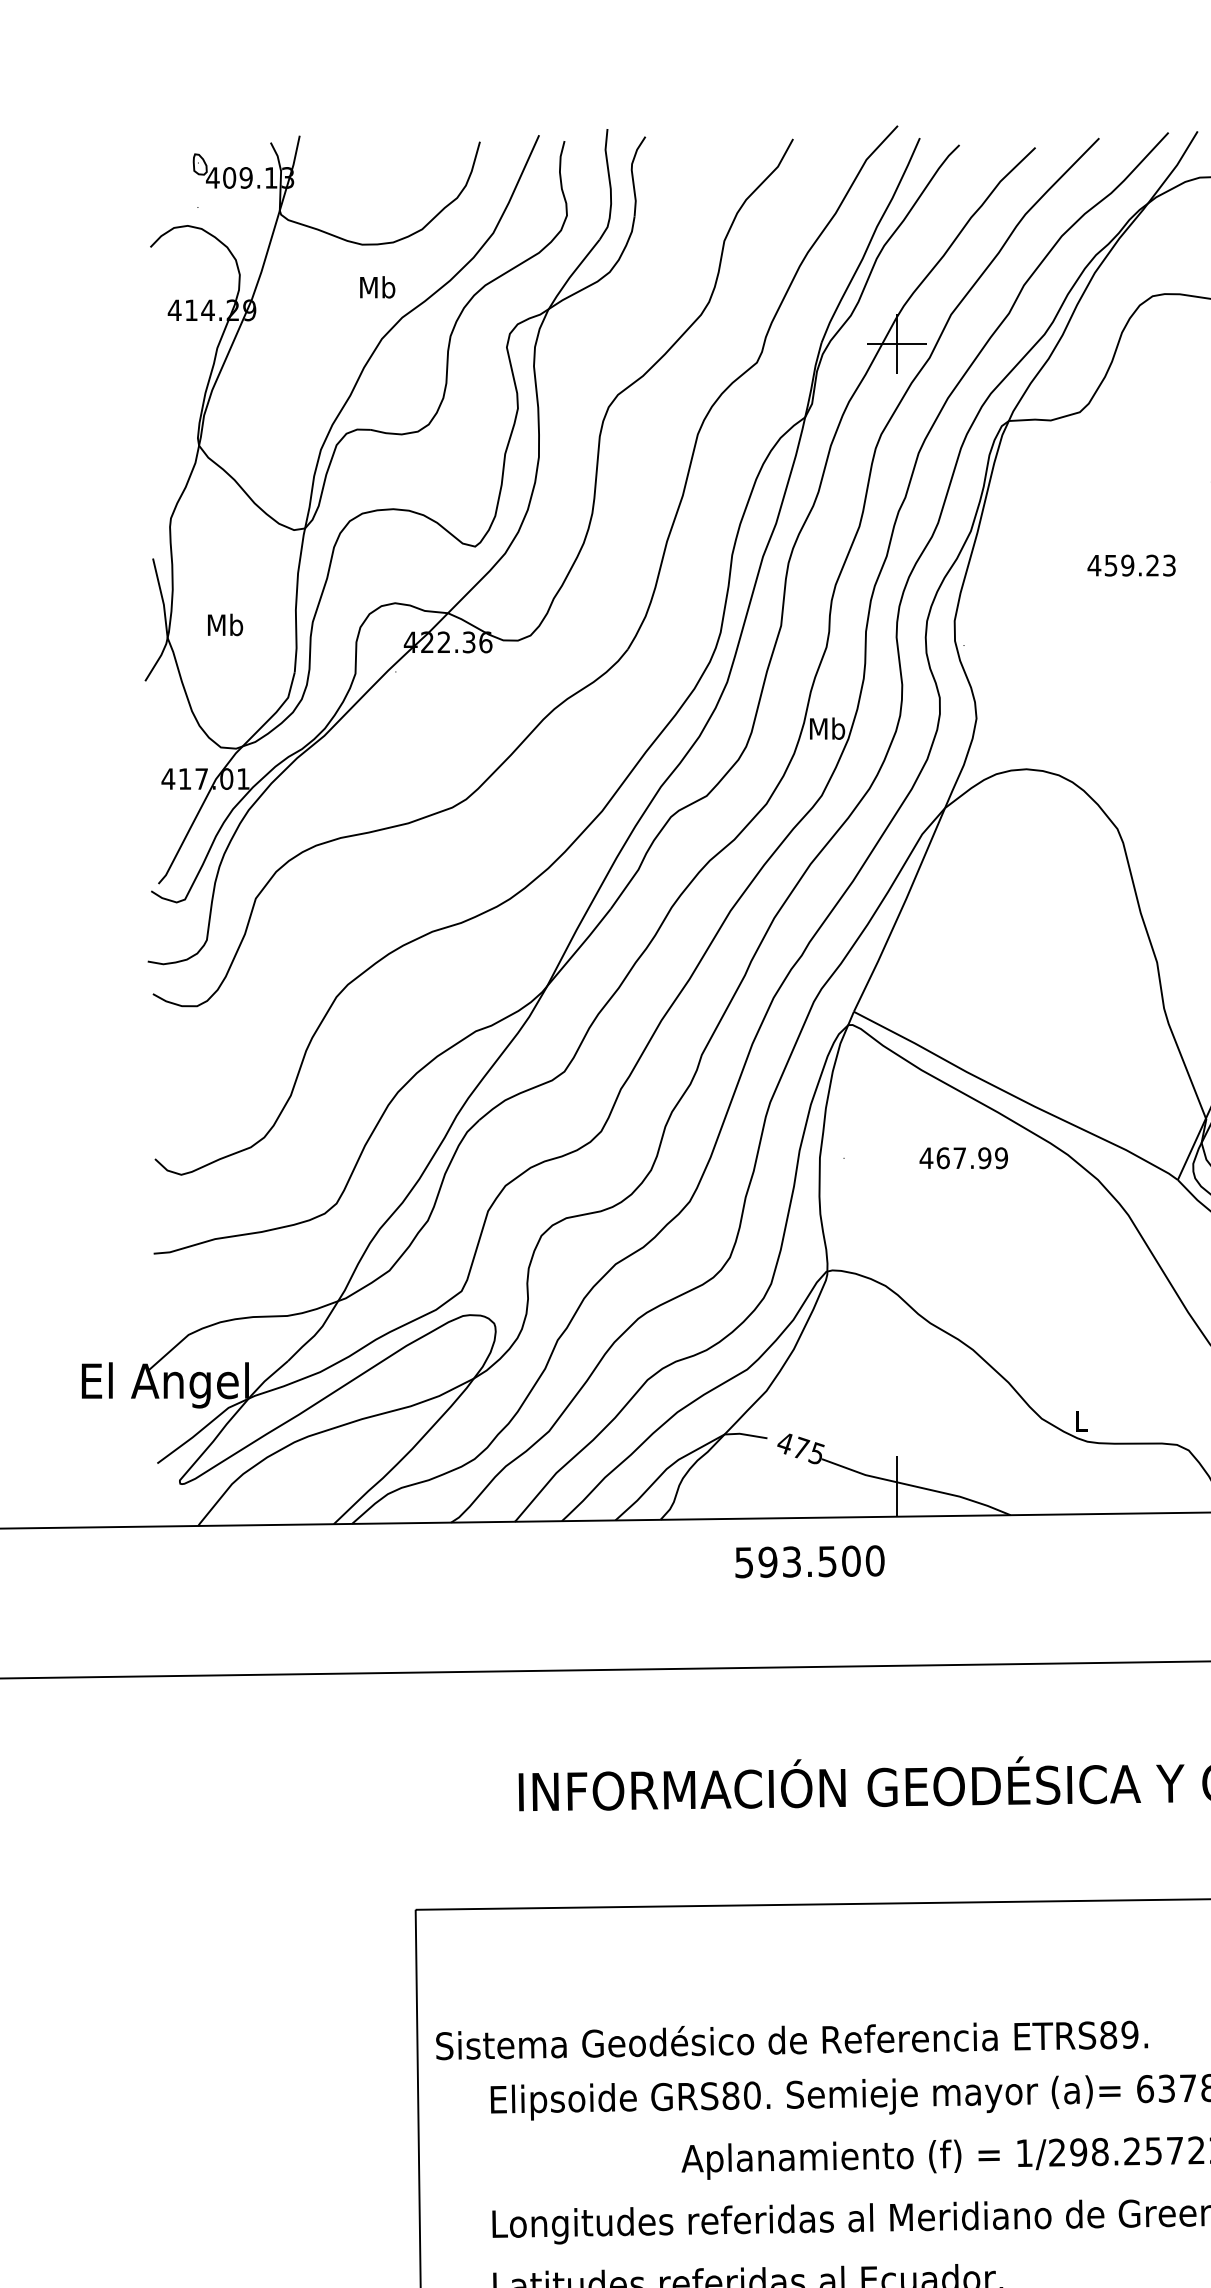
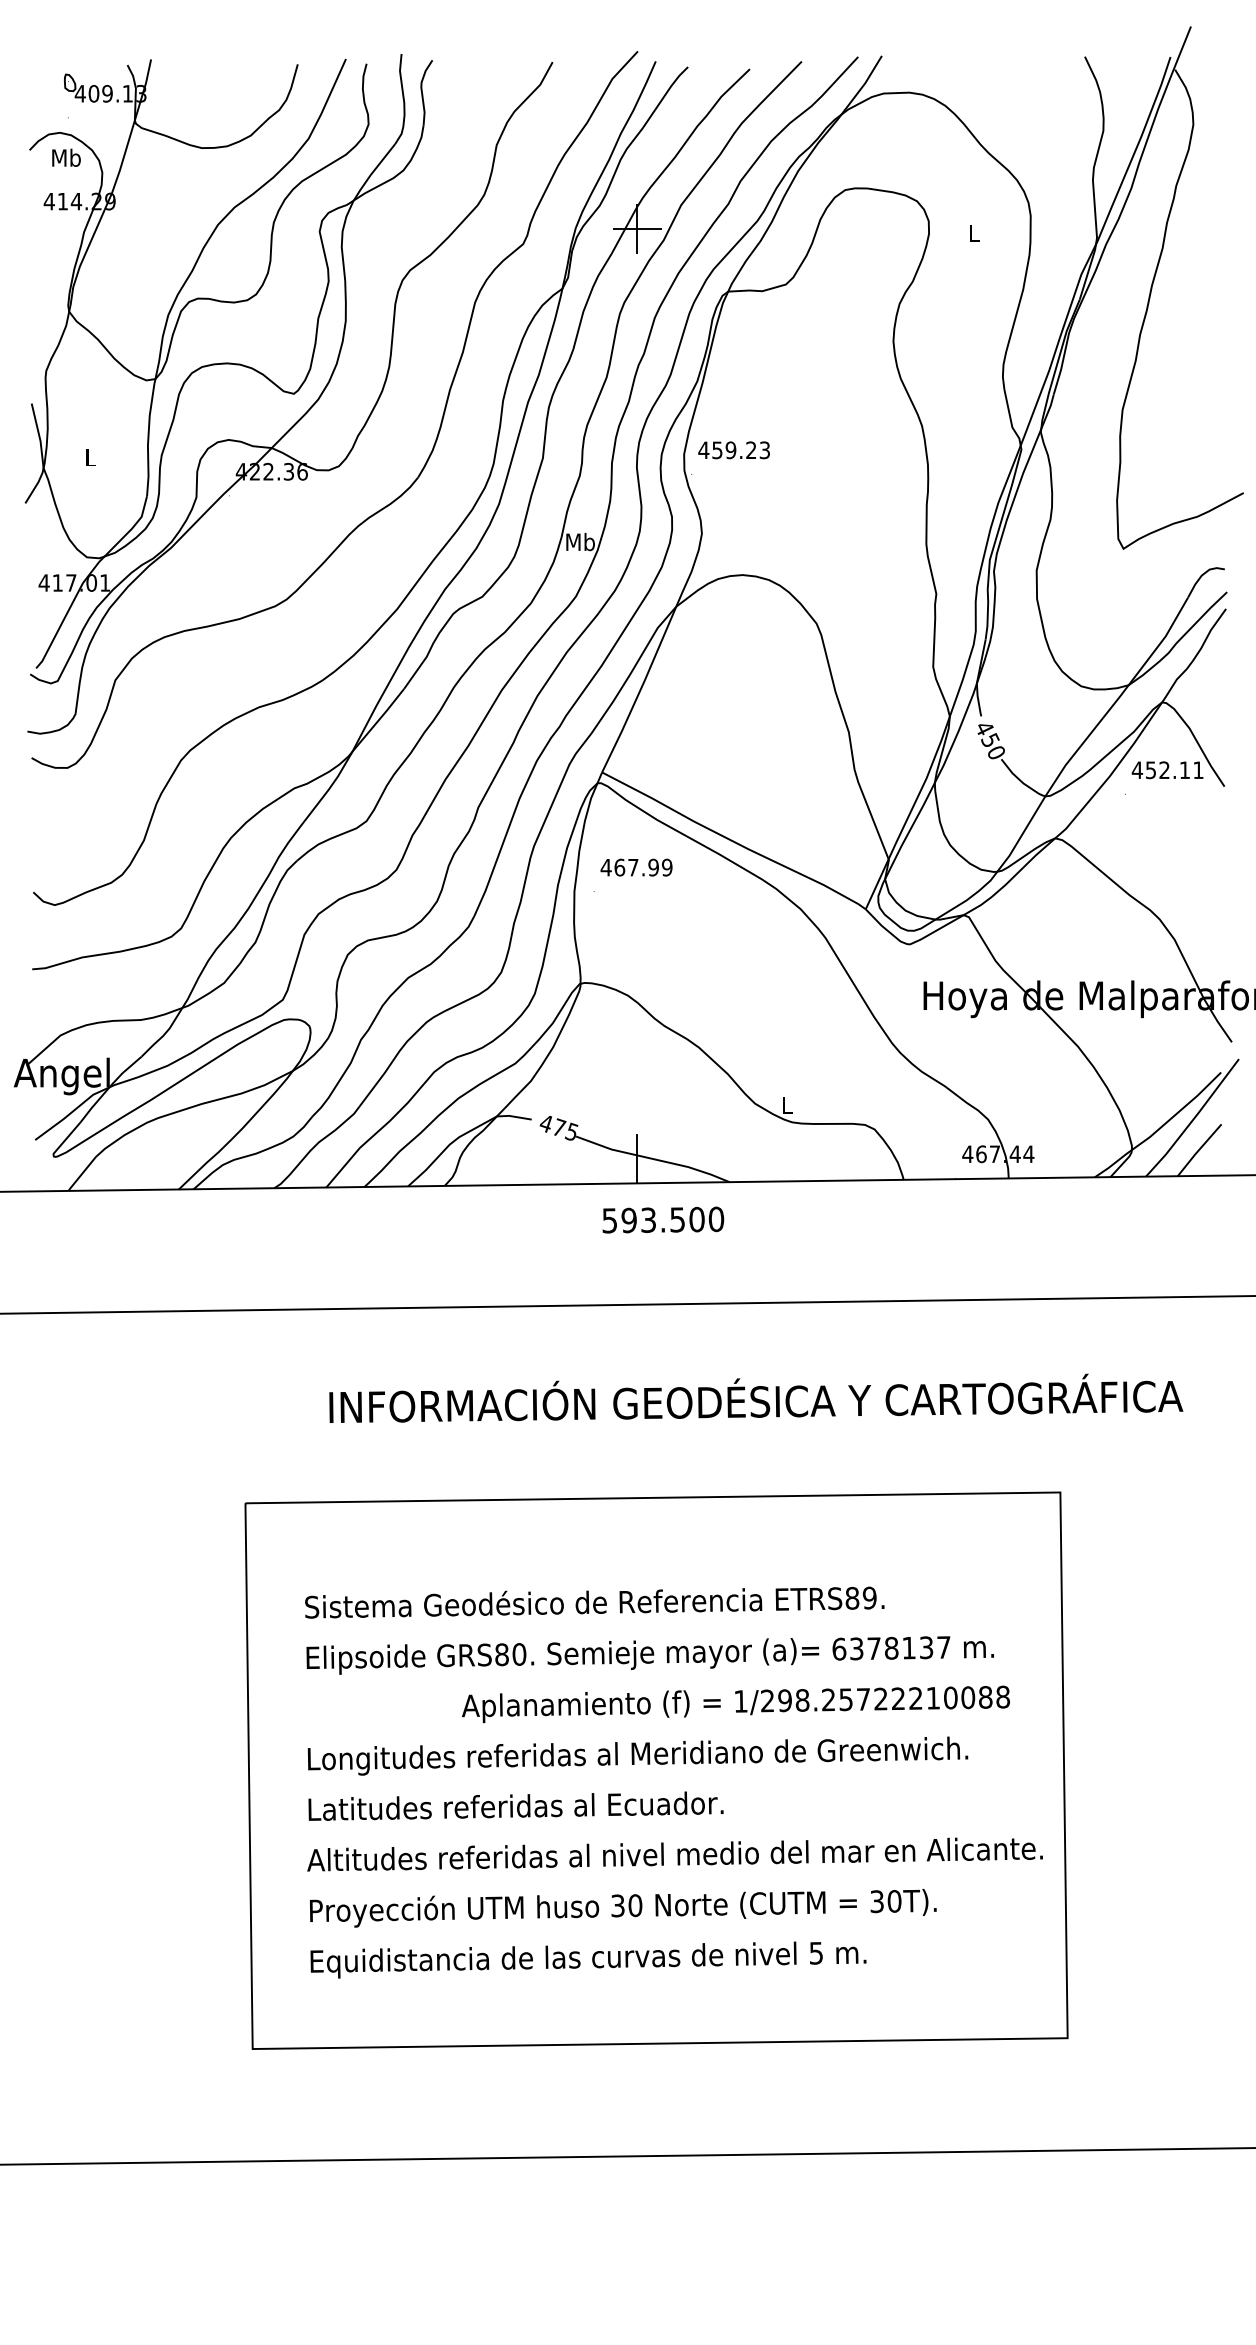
text: (377, 286) -> (66, 157), moved
text: (1130, 565) -> (733, 450), moved
text: (225, 624) -> (90, 457), Mb -> L
text: (963, 1158) -> (636, 867), moved
text: (810, 1561) -> (663, 1219), moved
text: (791, 2040) -> (594, 1602), moved

